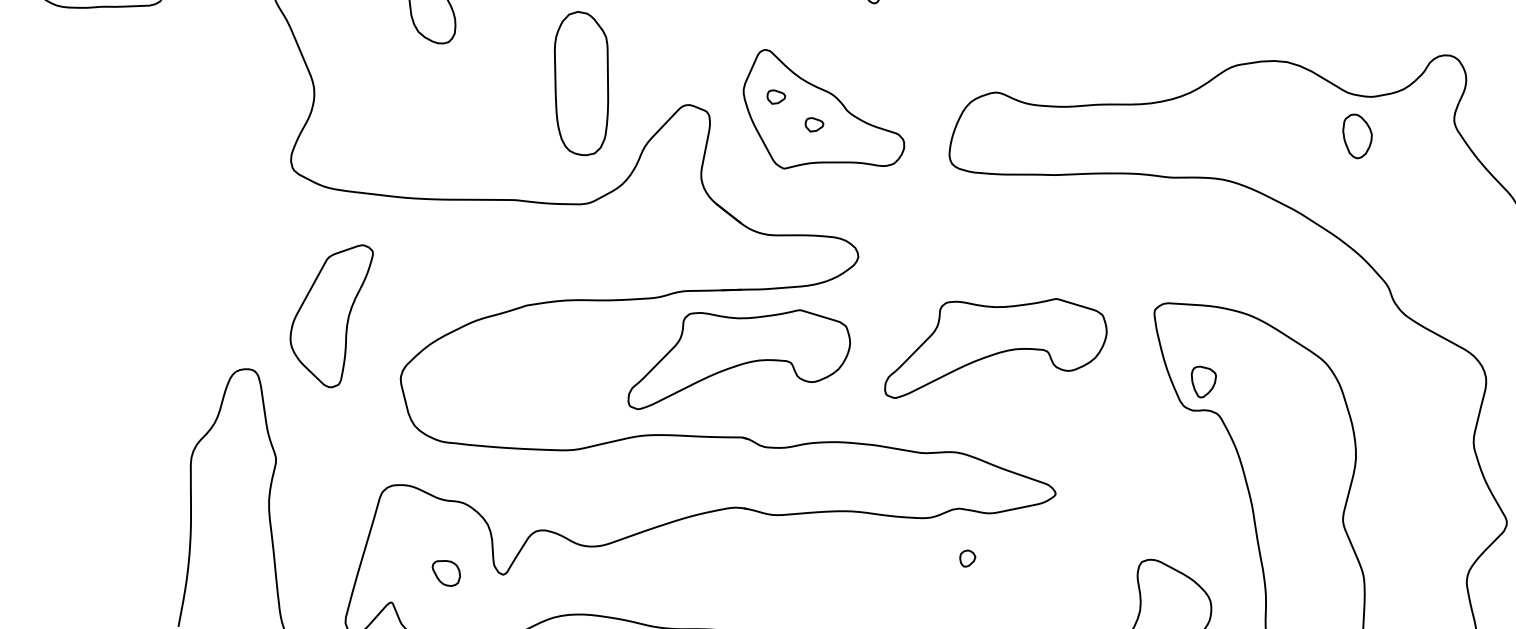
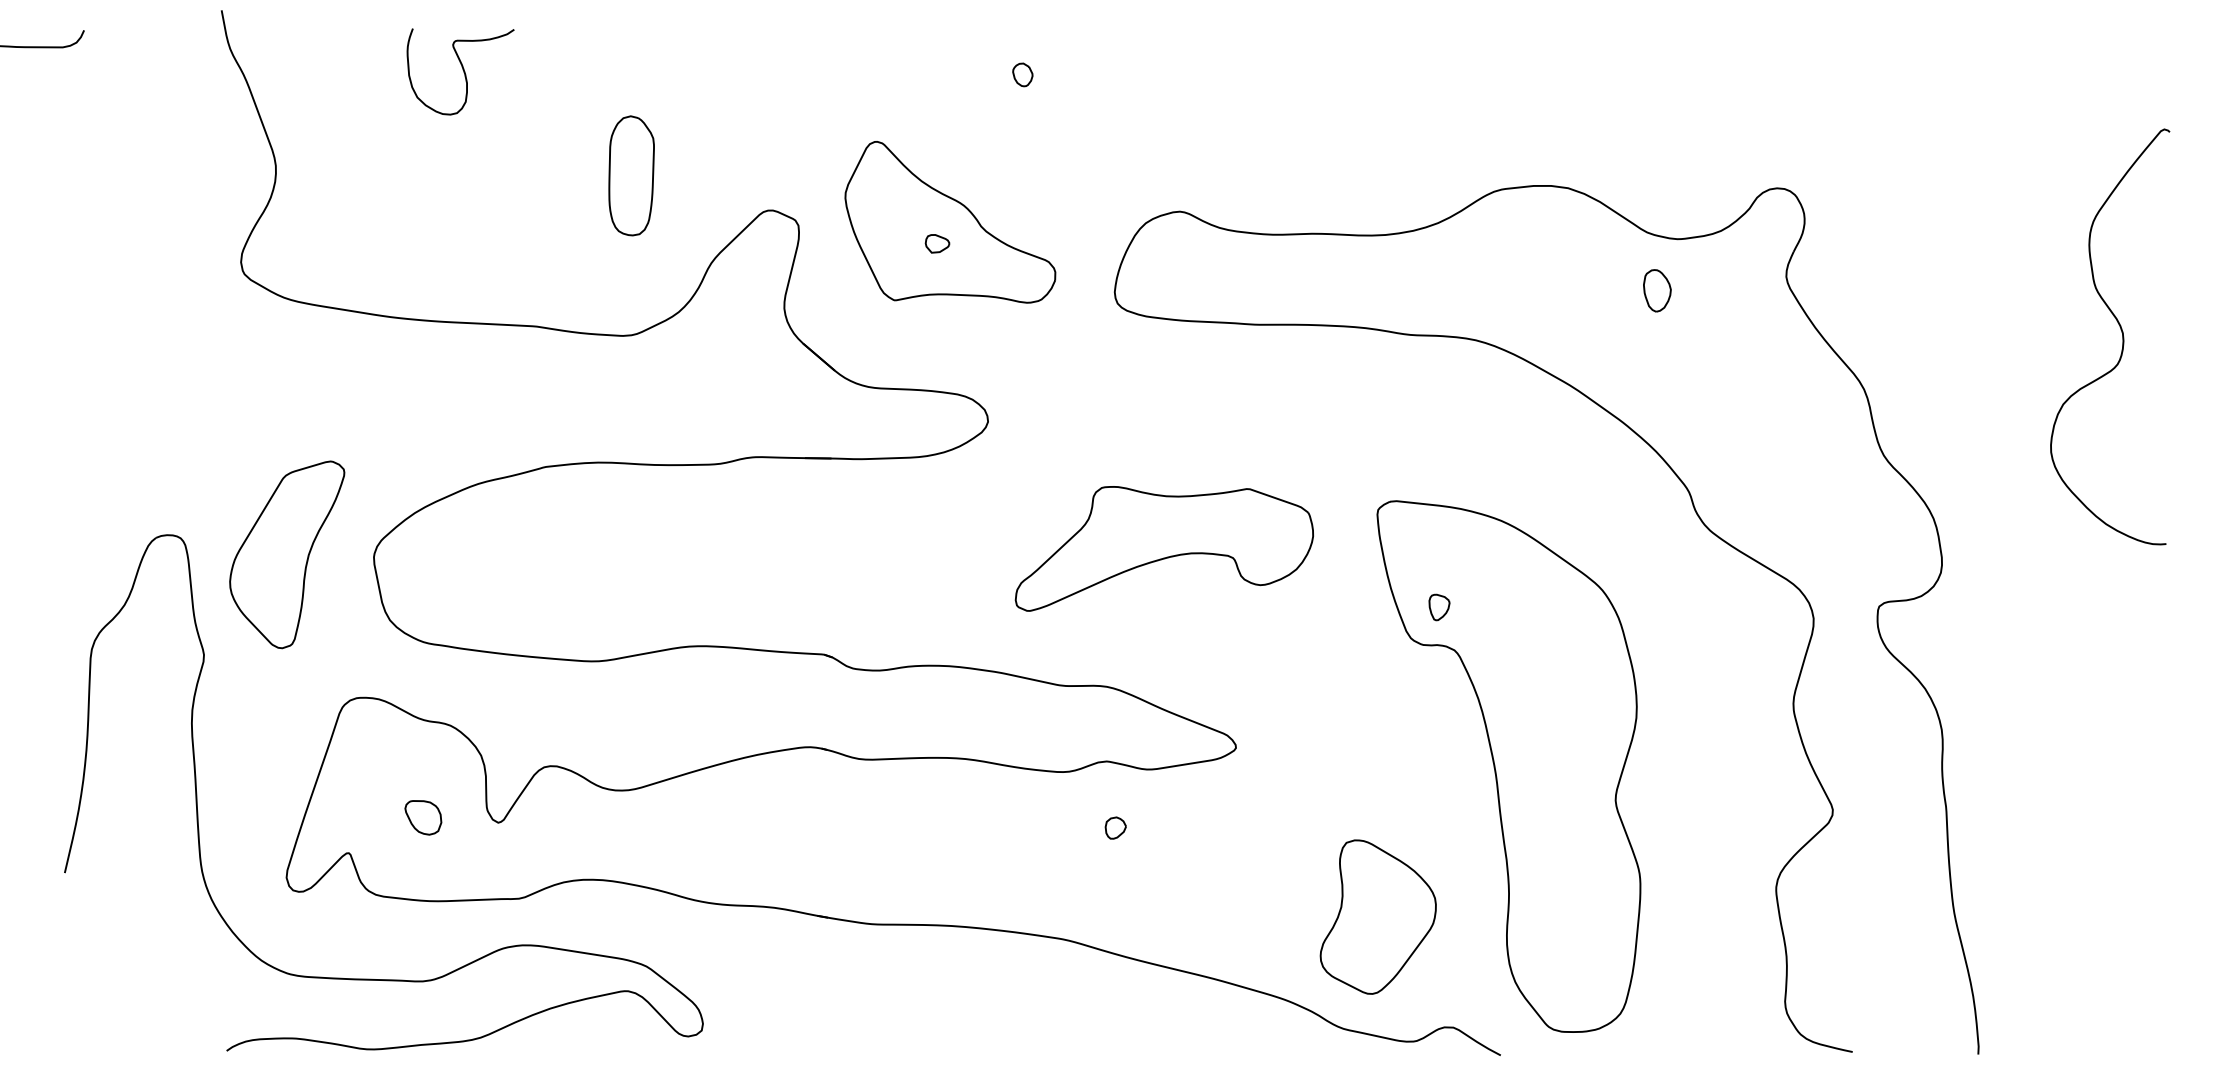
part: (581, 83) -> (631, 175), size x0.62
part: (776, 96) -> (888, 204), removed
part: (1357, 136) -> (1657, 290), size x0.71
part: (332, 316) -> (287, 554), moved
part: (737, 357) -> (822, 548), removed
part: (1204, 381) -> (1439, 607), size x0.62

